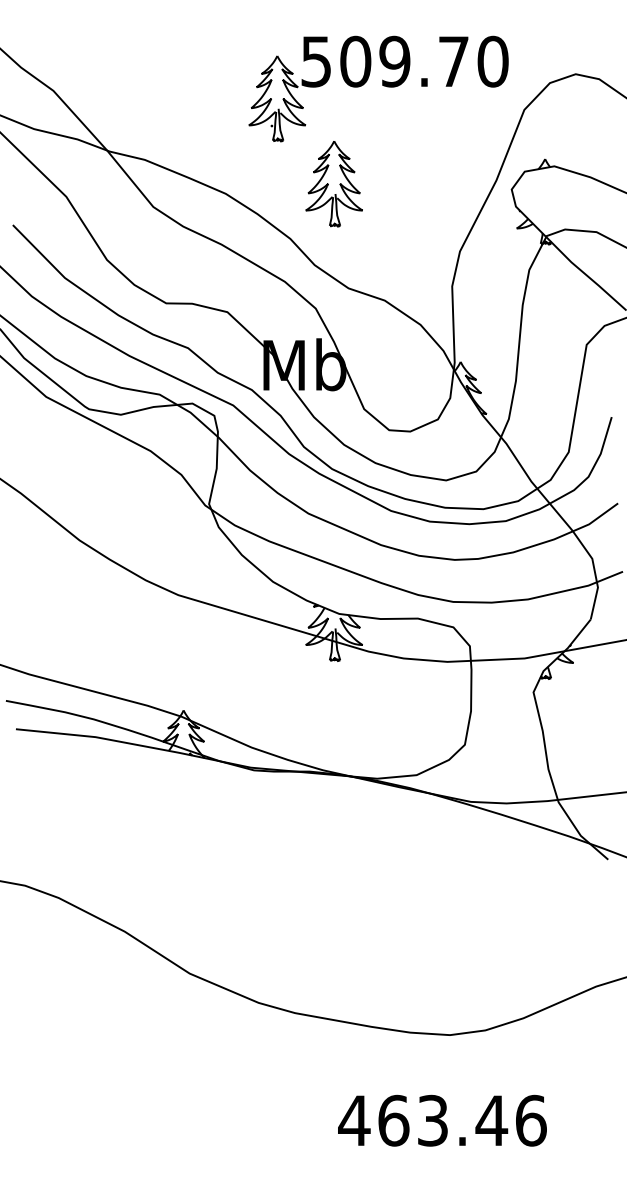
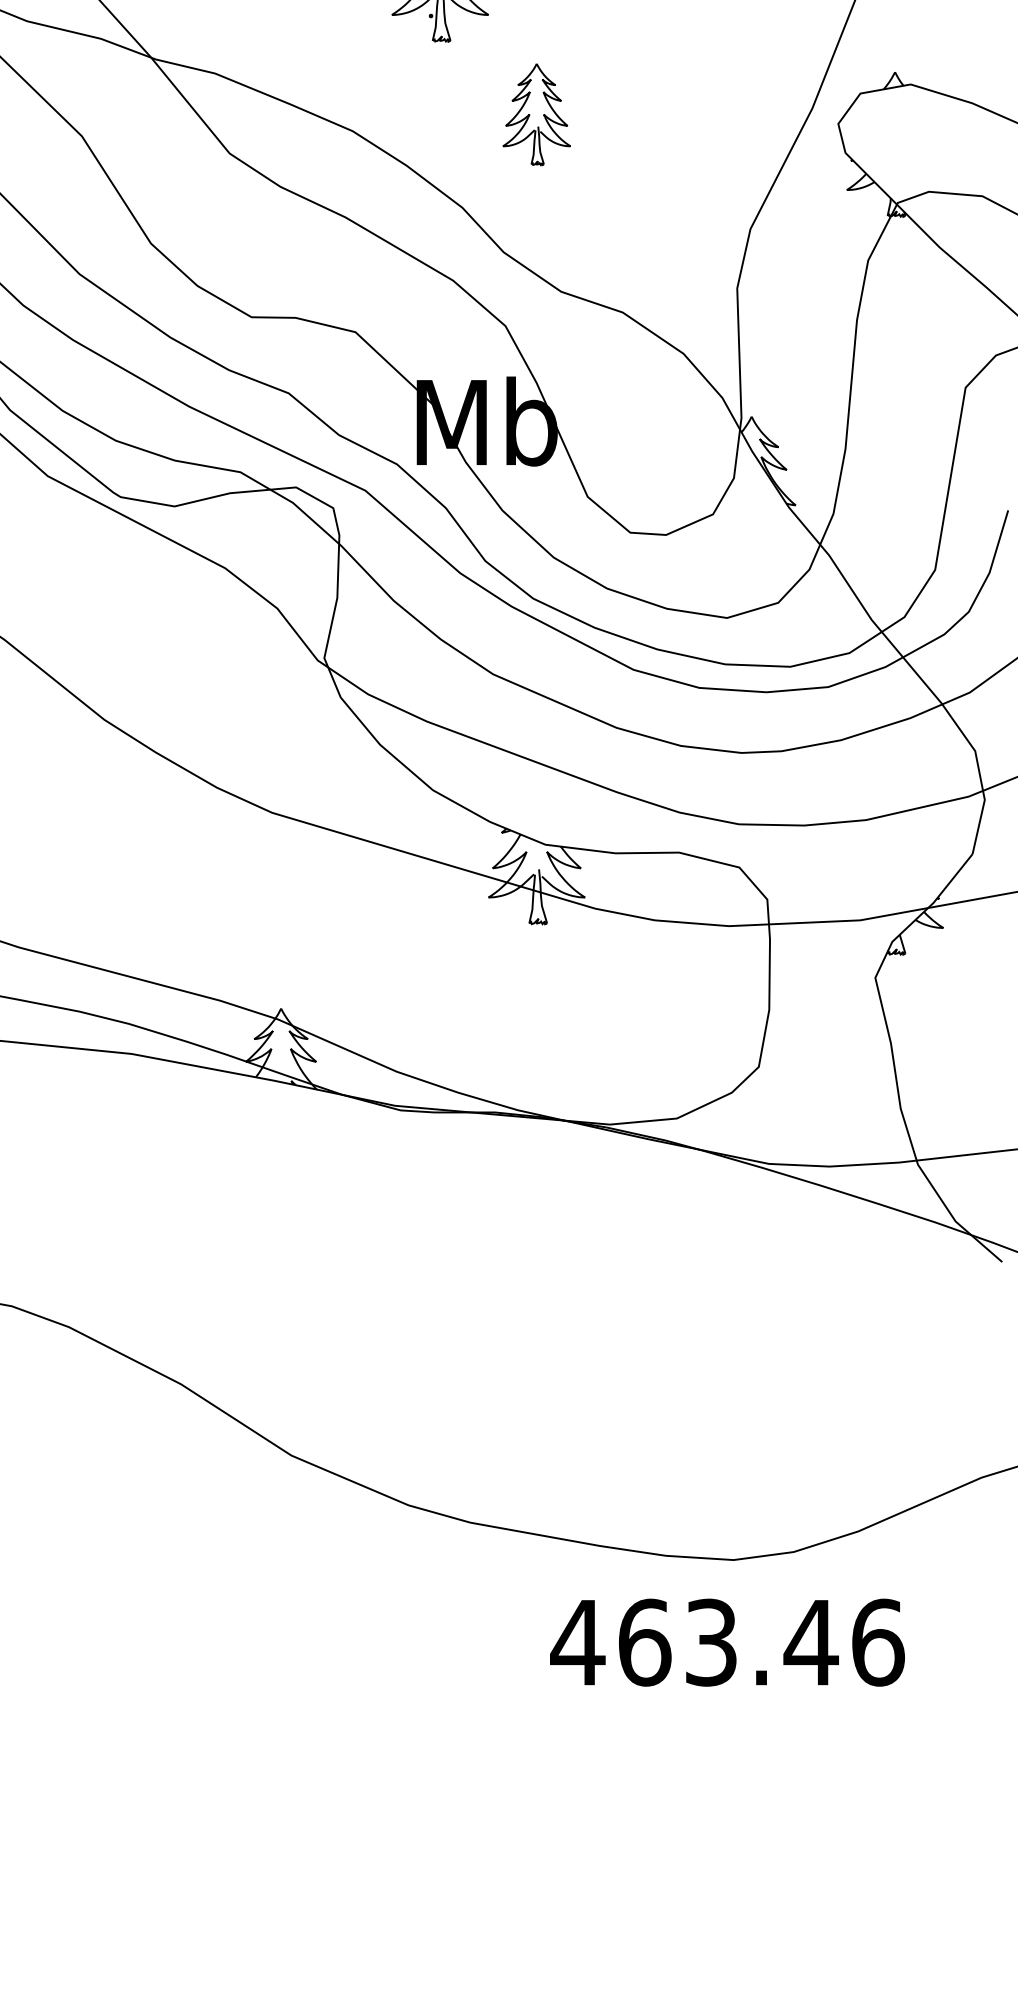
part: (333, 184) -> (535, 115), size x0.7
text: (442, 1120) -> (727, 1642), moved

